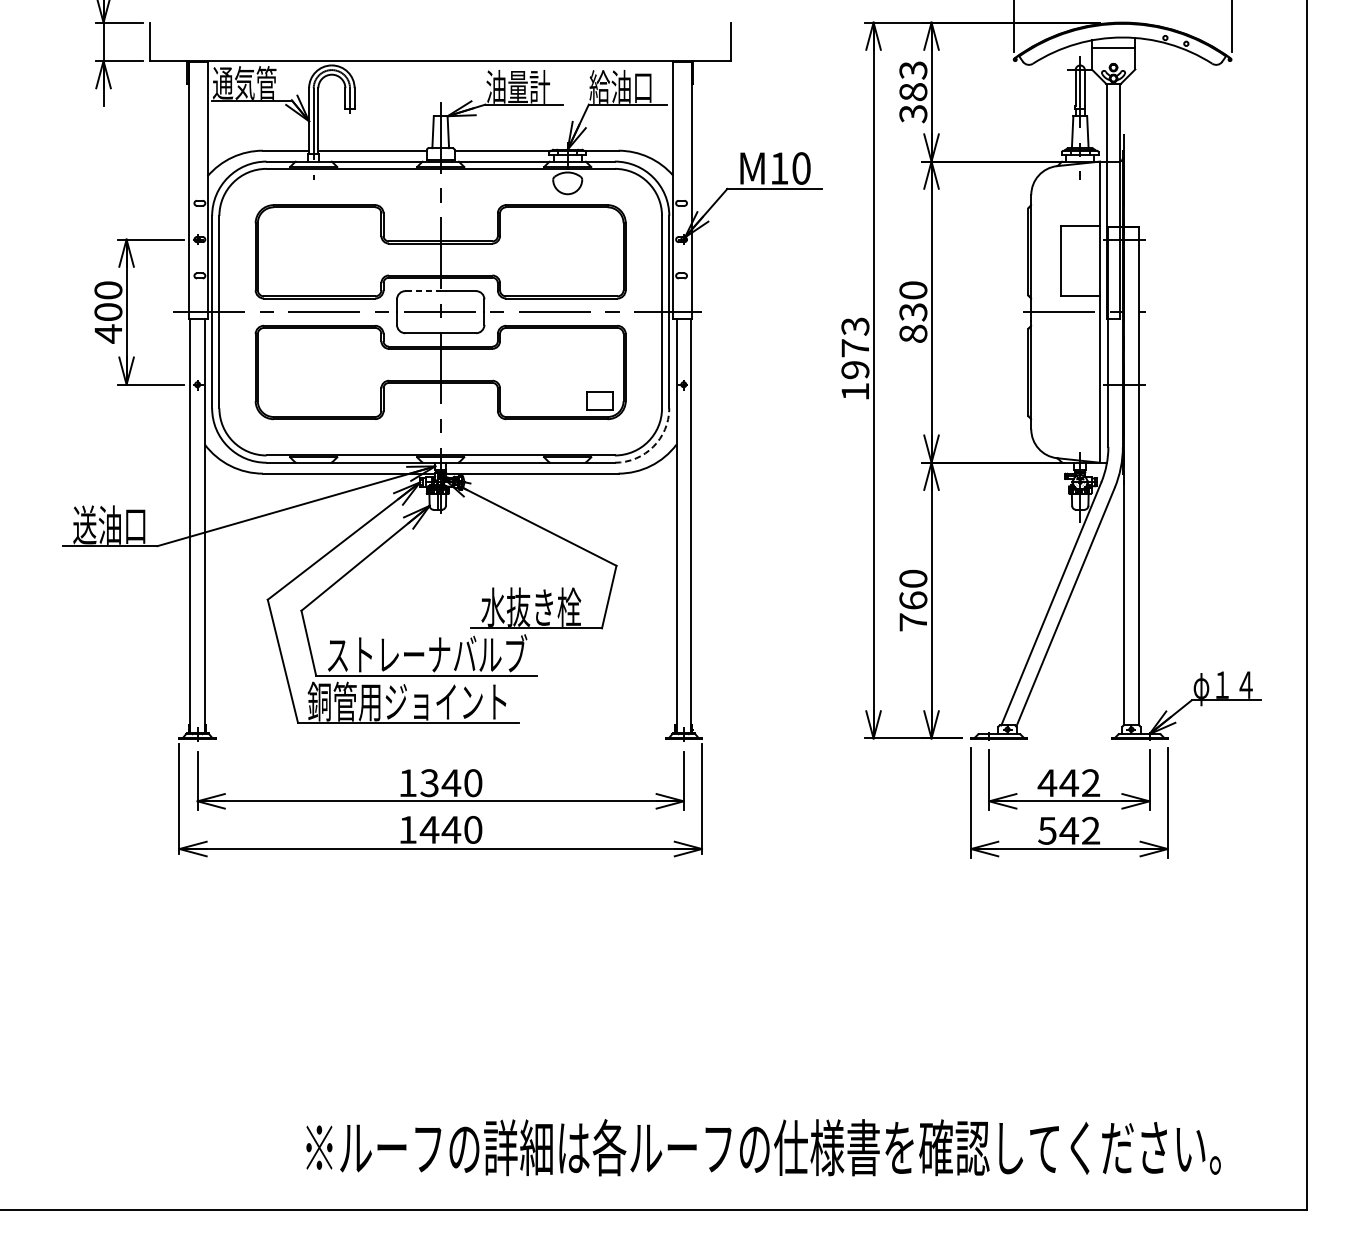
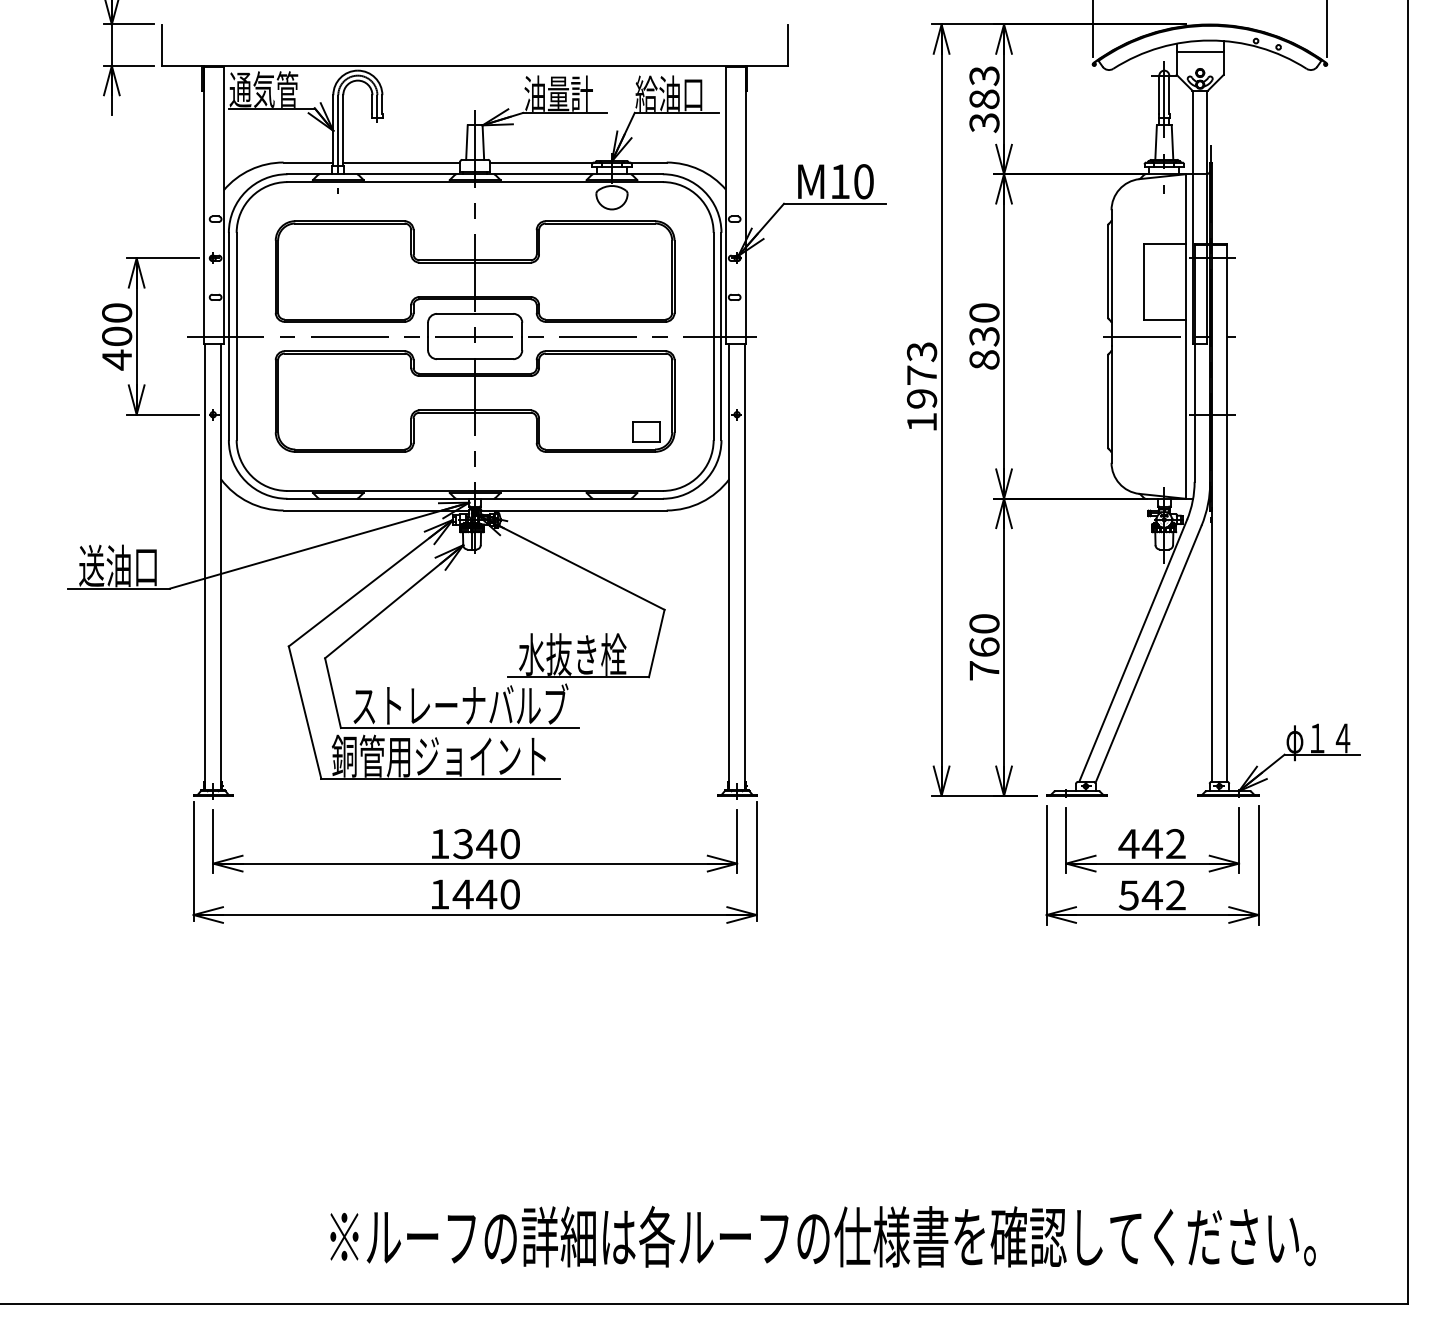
line: (423, 290) -> (456, 313), dashed -> solid
arc: (653, 446) -> (704, 481), dashed -> solid

